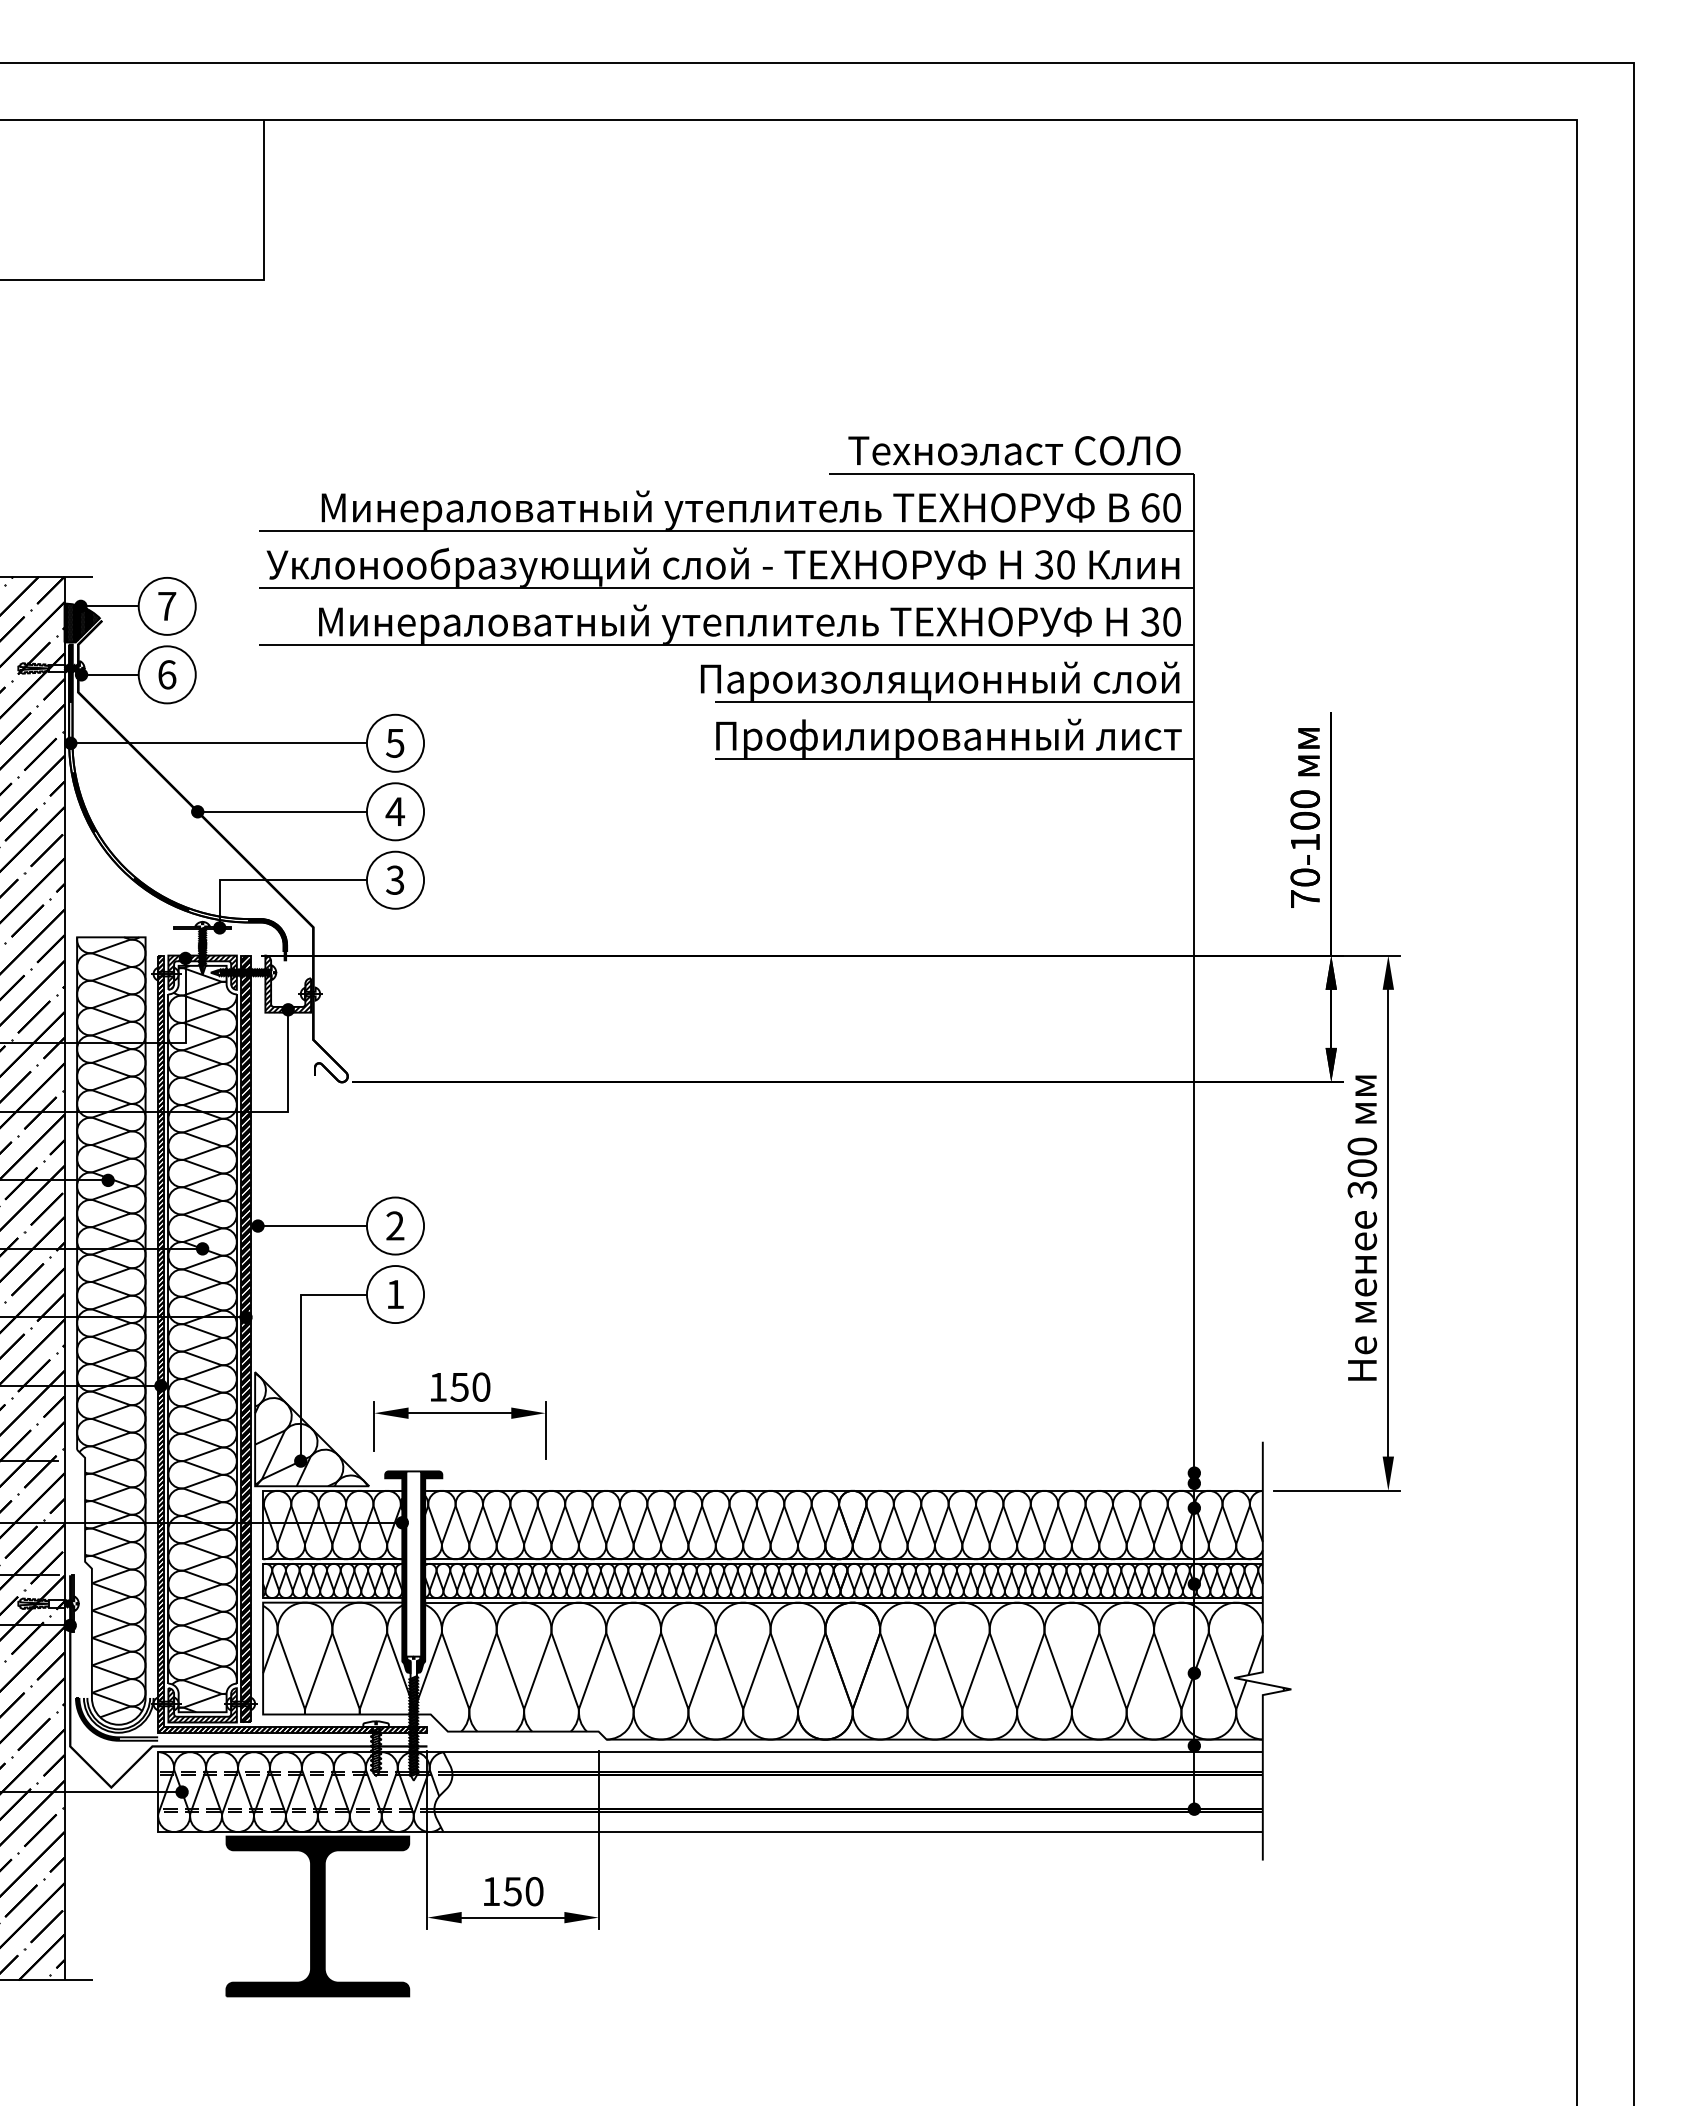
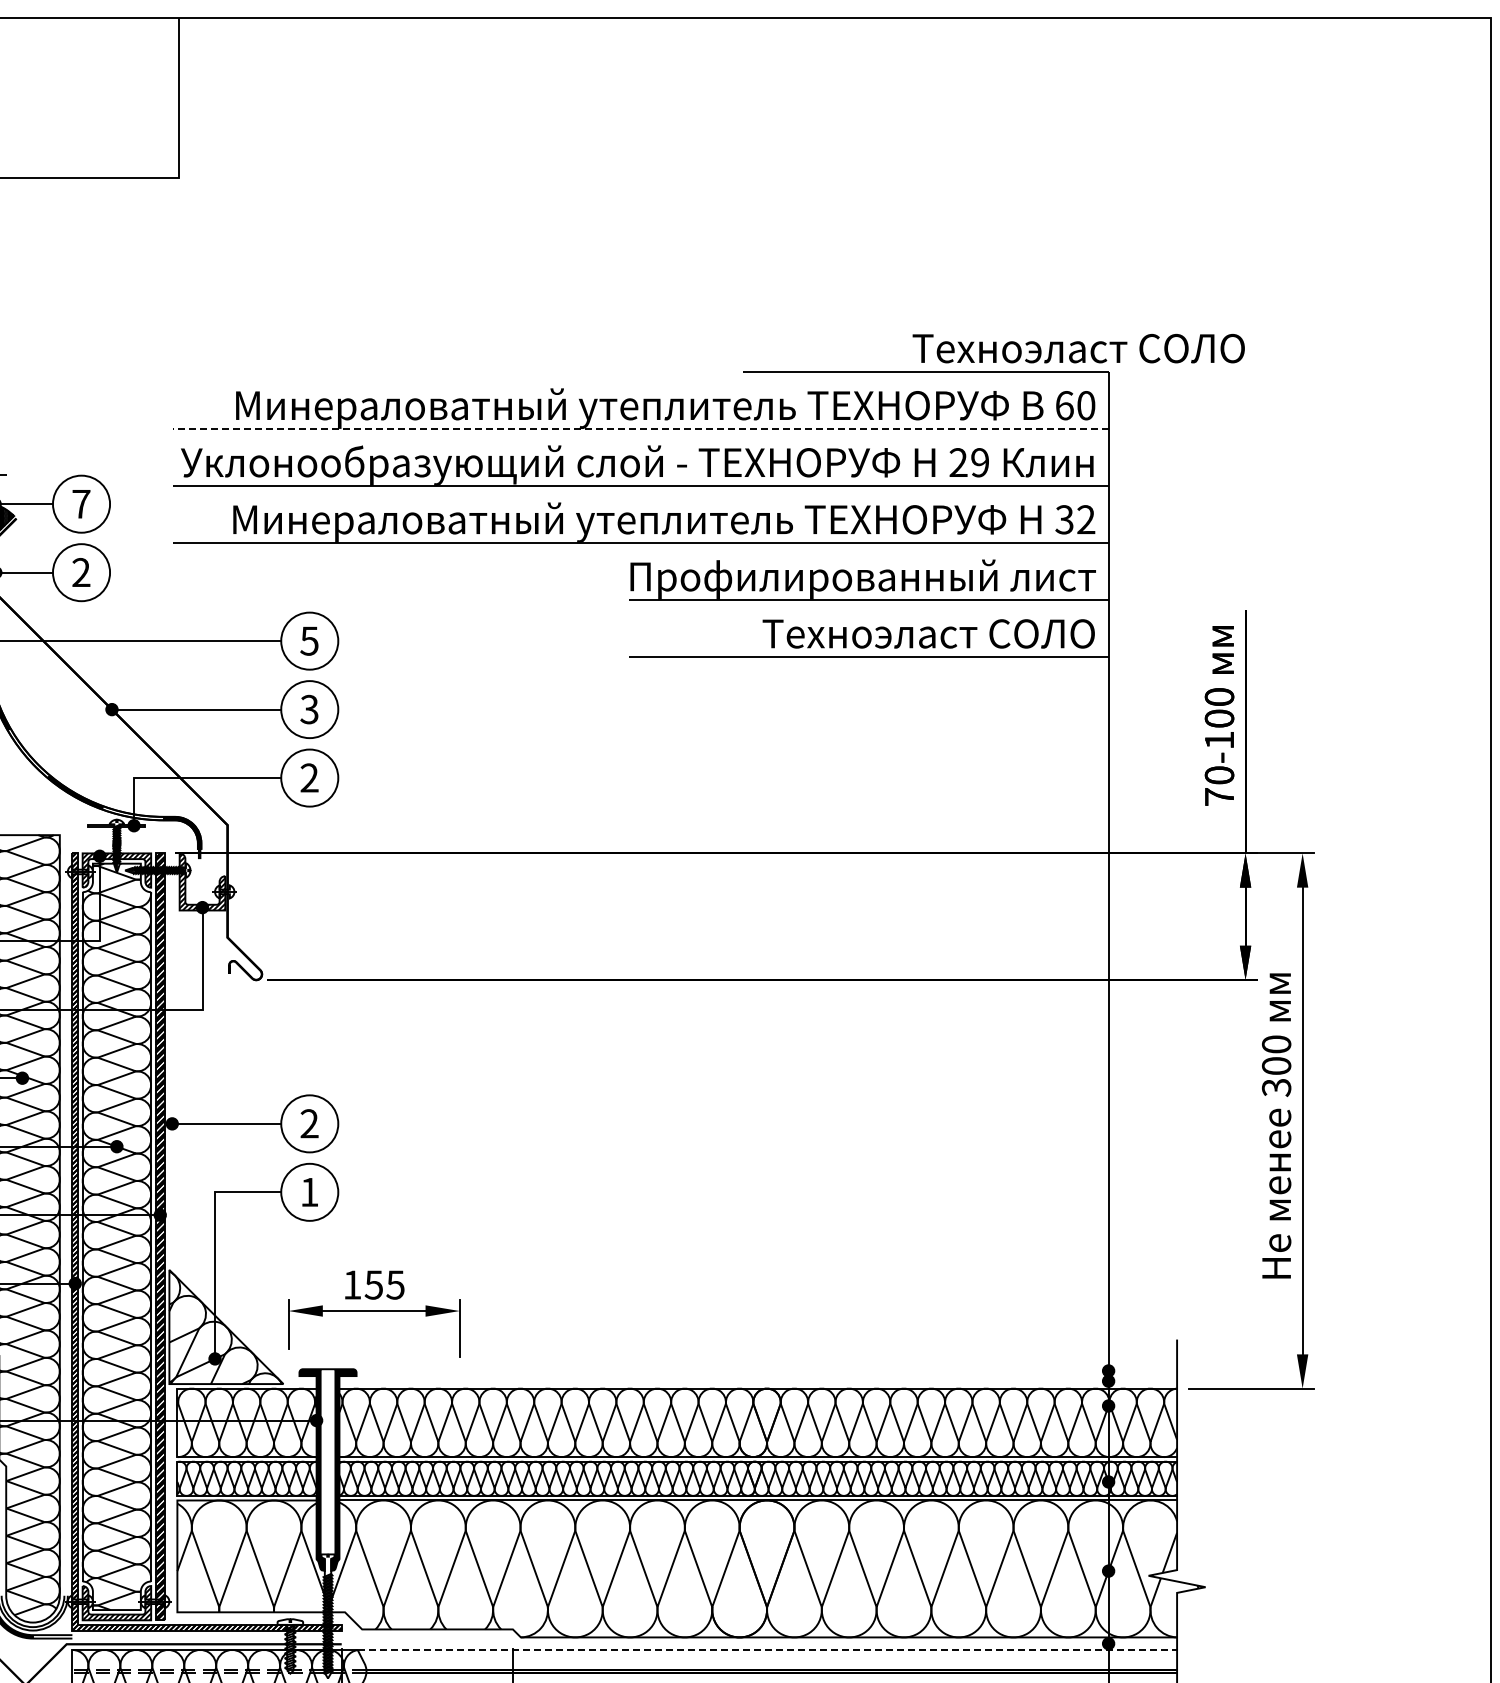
text: (1014, 450) -> (1078, 348), moved
line: (726, 531) -> (640, 429), solid -> dashed
text: (1054, 564) -> (968, 462), 30 -> 29
text: (1171, 621) -> (1085, 519), 30 -> 32
text: (167, 674) -> (81, 572), 6 -> 2
text: (940, 680) -> (854, 578), Пароизоляционный слой -> Профилированный лист
text: (948, 737) -> (862, 635), Профилированный лист -> Техноэласт СОЛО
text: (395, 811) -> (309, 709), 4 -> 3
text: (395, 880) -> (309, 778), 3 -> 2
text: (481, 1386) -> (395, 1284), 150 -> 155
line: (853, 1752) -> (767, 1650), solid -> dashed

